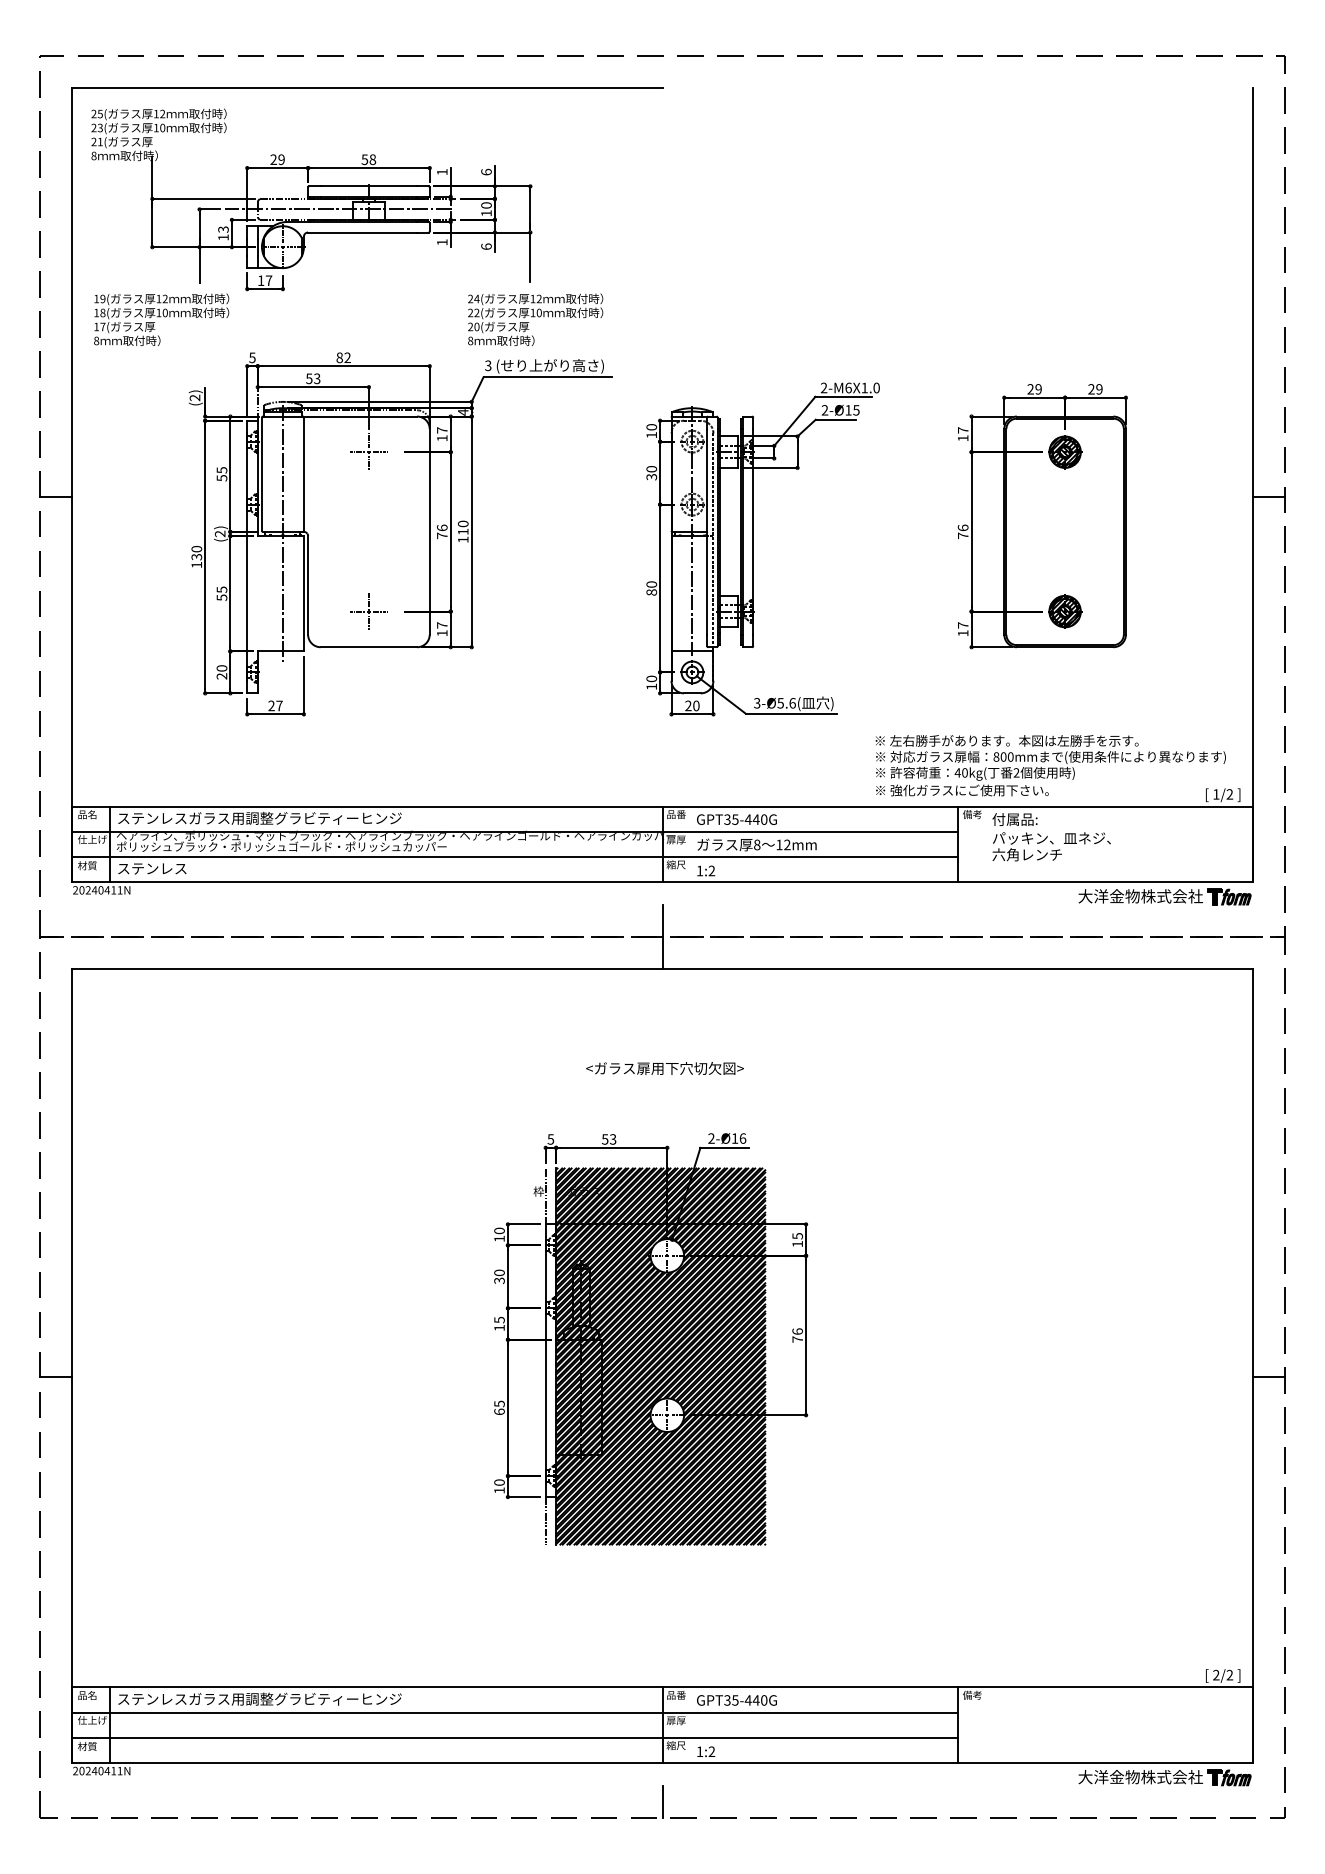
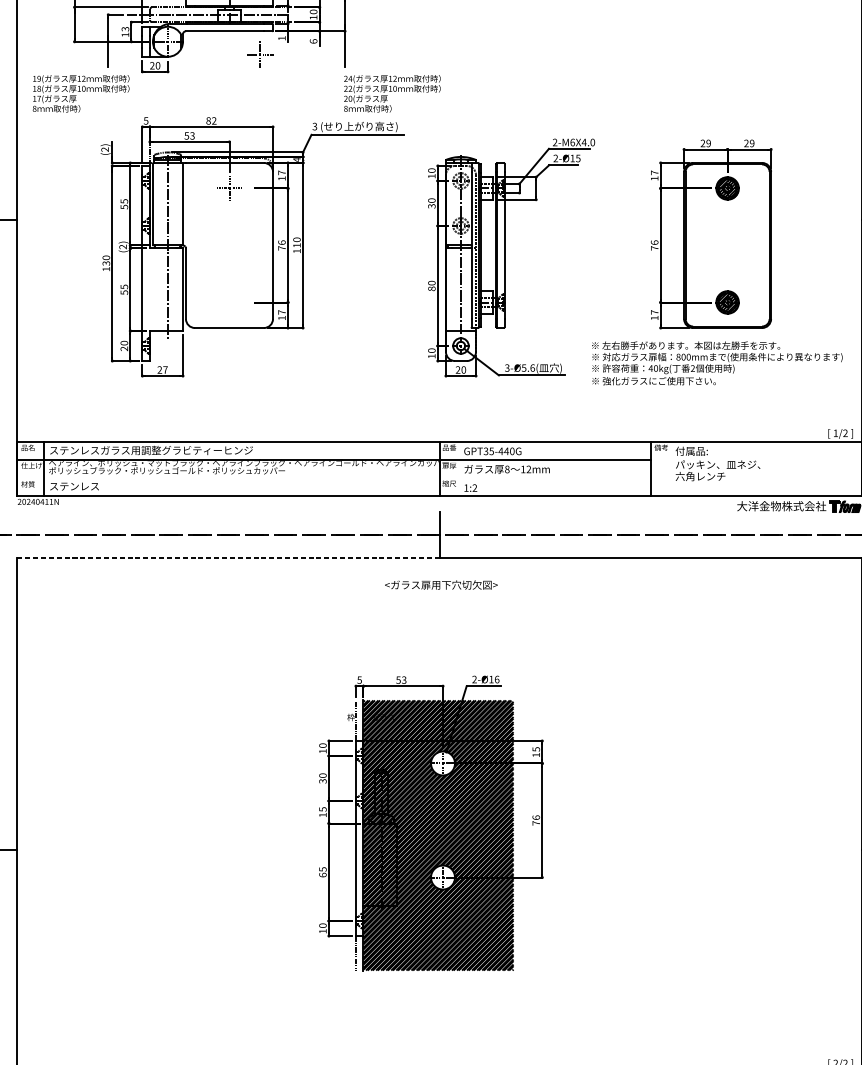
text: (264, 280) -> (154, 65), 17 -> 20
text: (535, 319) -> (392, 93), moved
text: (864, 387) -> (584, 142), 2-M6X1.0 -> 2-M6X4.0
part: (368, 611) -> (259, 54), moved
text: (1050, 765) -> (717, 363), moved
line: (514, 856) -> (333, 477), removed
line: (366, 969) -> (227, 558), solid -> dashed
text: (664, 1068) -> (440, 585), moved

